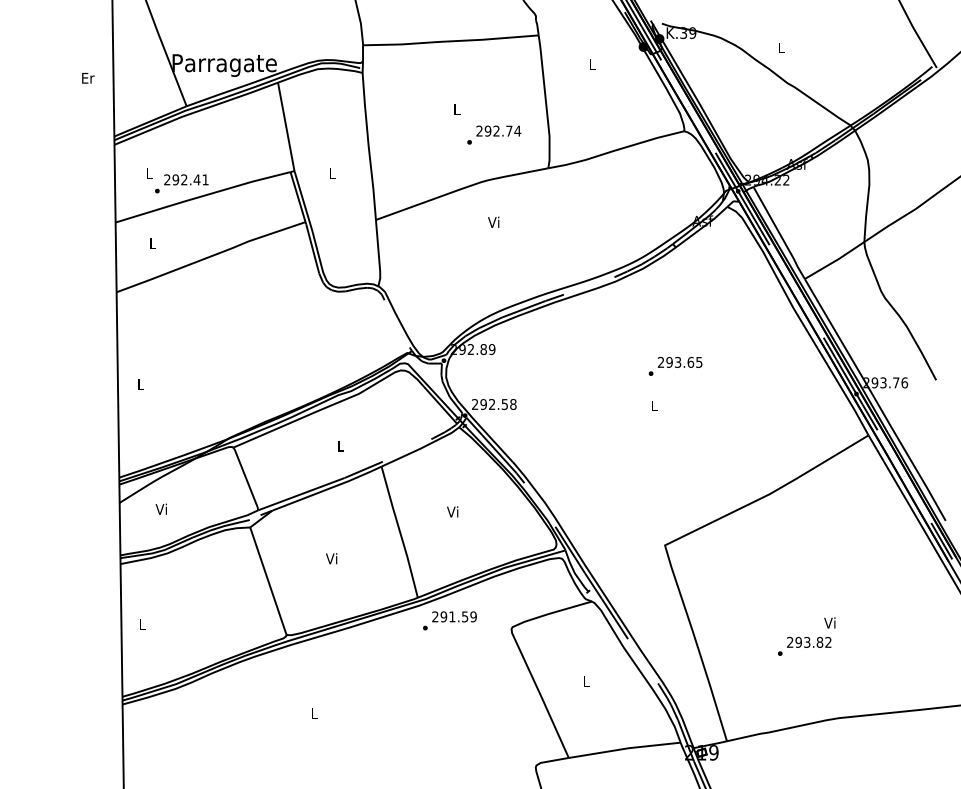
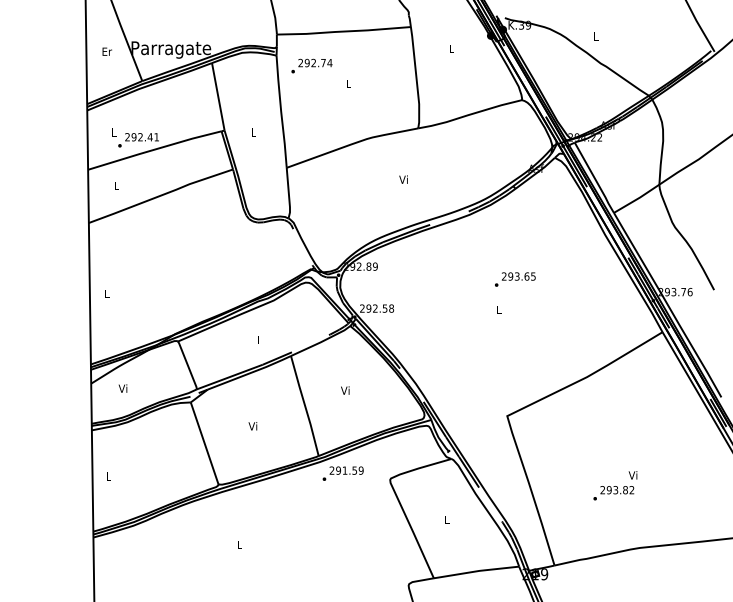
text: (87, 77) -> (106, 51), moved
text: (493, 134) -> (311, 65), moved
text: (493, 222) -> (403, 179), moved

